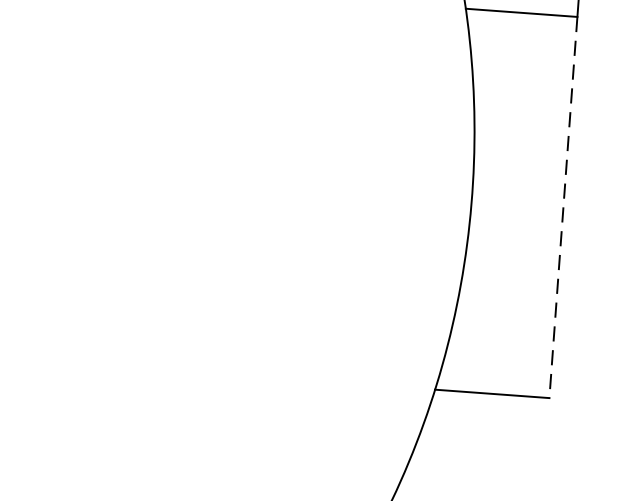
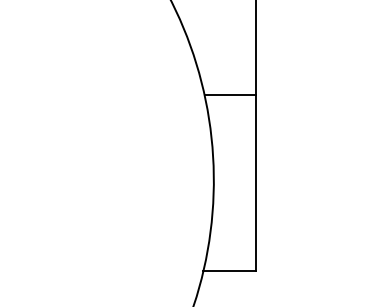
line: (564, 207) -> (256, 183), dashed -> solid

